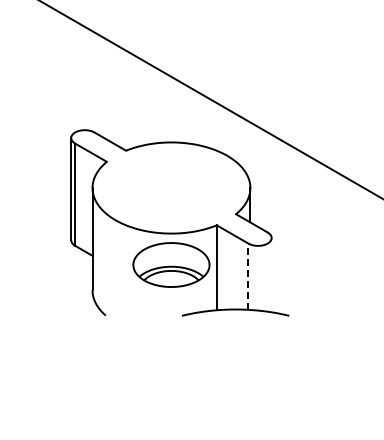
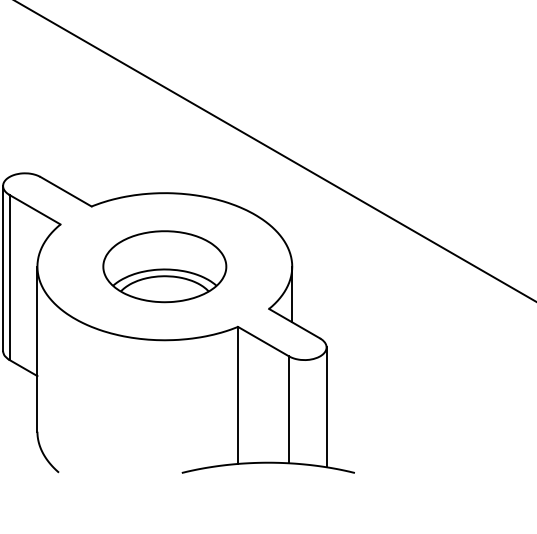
part: (171, 264) -> (164, 265), moved
line: (271, 275) -> (326, 407), added
line: (248, 276) -> (289, 409), dashed -> solid

